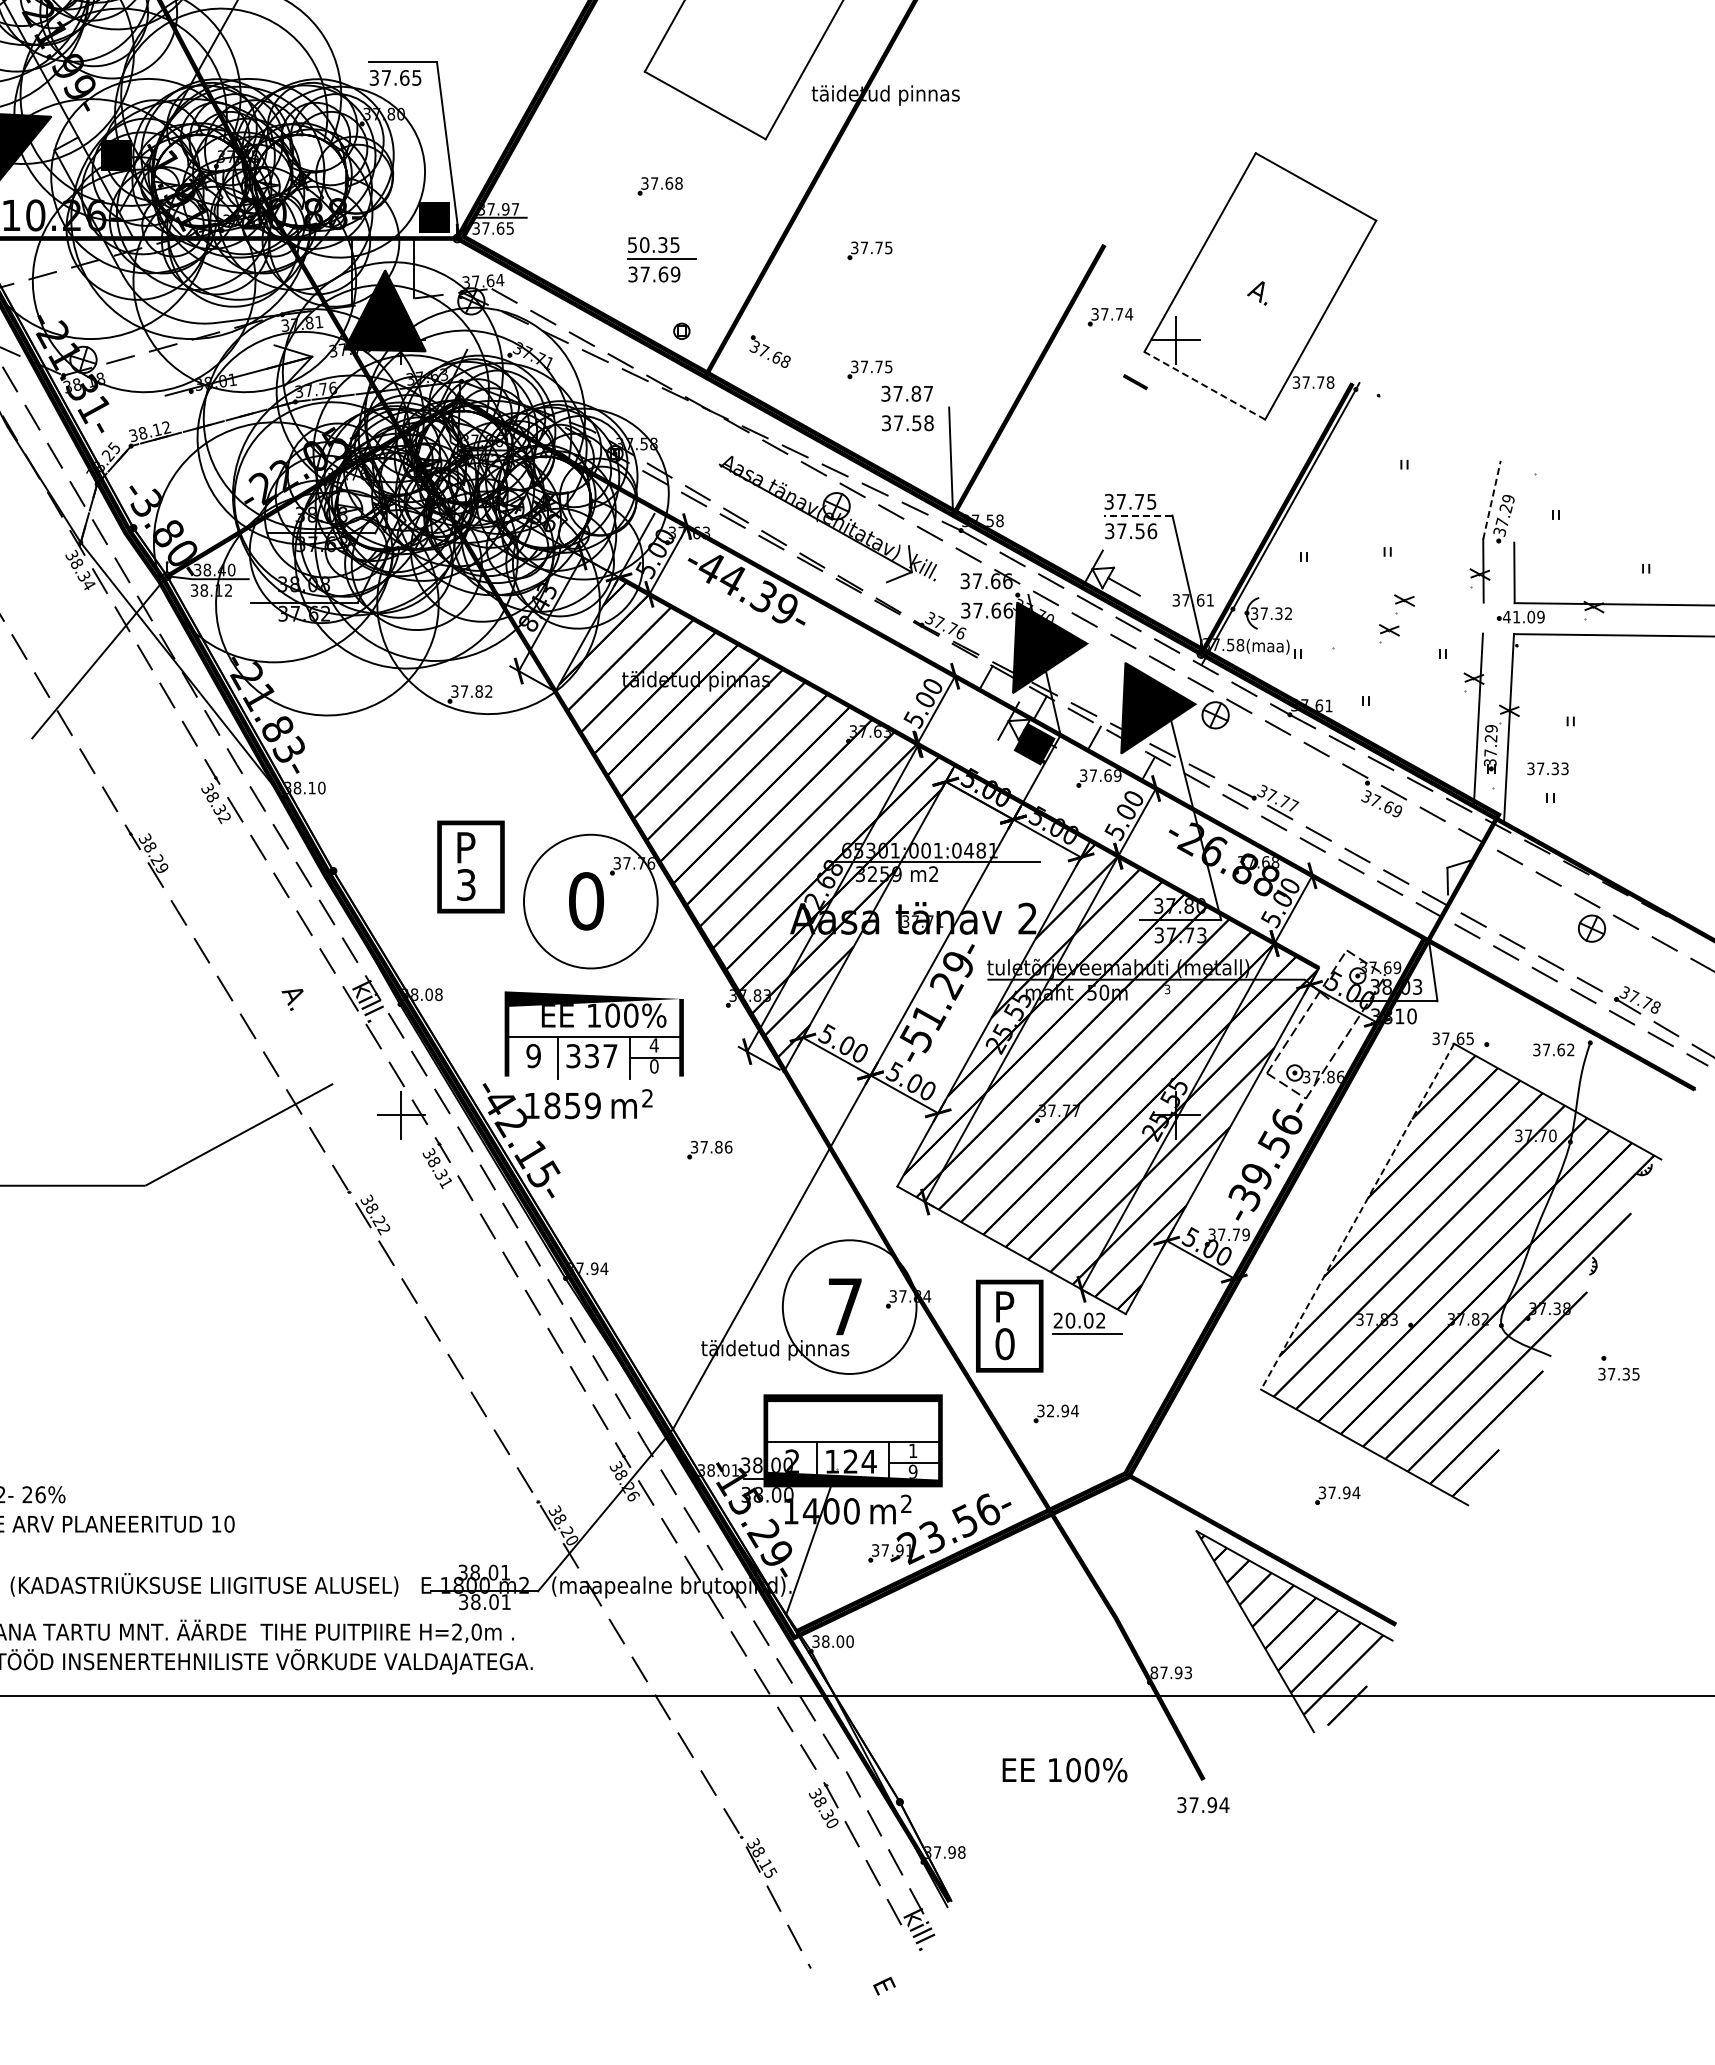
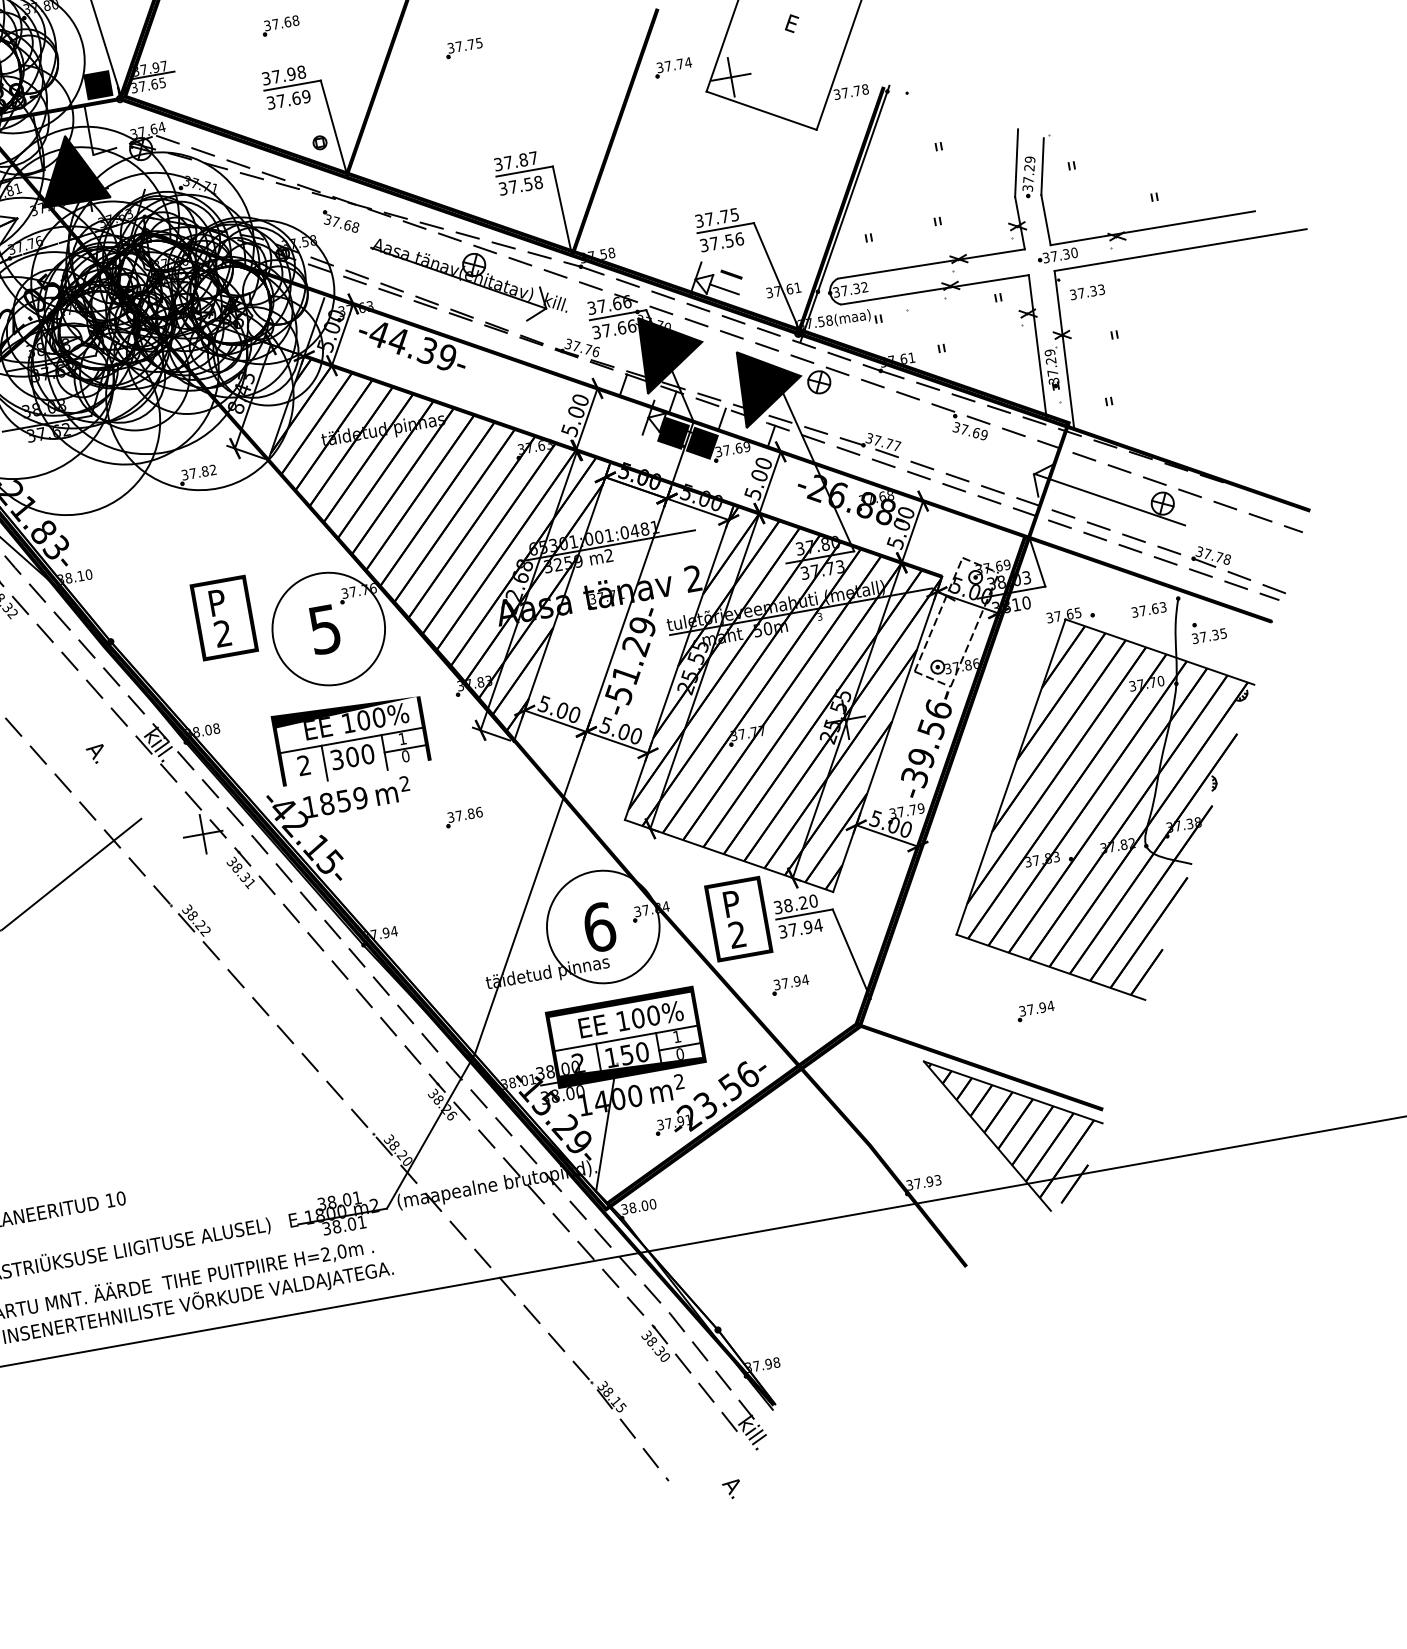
text: (653, 244) -> (283, 75), 50.35 -> 37.98
text: (1257, 292) -> (791, 25), A. -> E
line: (701, 318) -> (334, 129), added
part: (769, 351) -> (340, 221), moved
part: (869, 369) -> (481, 146), removed
text: (1135, 382) -> (731, 274), moved
line: (1204, 385) -> (761, 110), dashed -> solid
line: (915, 407) -> (524, 171), added
line: (1492, 499) -> (1016, 162), dashed -> solid
line: (1521, 509) -> (1042, 166), added
line: (1137, 515) -> (724, 228), dashed -> solid
line: (994, 594) -> (618, 314), added
line: (1371, 599) -> (931, 263), added
text: (1523, 616) -> (1059, 254), 41.09 -> 37.30
line: (1369, 630) -> (934, 289), added
fill: (1066, 762) -> (702, 443), added
text: (1547, 768) -> (1087, 292), moved
text: (466, 884) -> (223, 633), 3 -> 2
text: (586, 901) -> (325, 629), 0 -> 5
line: (1530, 912) -> (1109, 499), added
text: (653, 1045) -> (401, 739), 4 -> 1
text: (1570, 1050) -> (1162, 607), 37.62 -> 37.63
text: (533, 1056) -> (304, 765), 9 -> 2
text: (600, 1056) -> (359, 756), 337 -> 300
line: (1357, 1217) -> (1011, 777), dashed -> solid
text: (845, 1306) -> (599, 927), 7 -> 6
text: (1079, 1320) -> (795, 904), 20.02 -> 38.20
text: (1004, 1344) -> (737, 935), 0 -> 2
part: (1618, 1368) -> (1208, 631), moved
line: (1134, 1390) -> (851, 954), added
text: (1050, 1410) -> (785, 983), 32.94 -> 37.94
text: (859, 1461) -> (634, 1053), 124 -> 150
text: (912, 1471) -> (679, 1054), 9 -> 0
text: (1154, 1672) -> (909, 1184), 87.93 -> 37.93
text: (1064, 1770) -> (630, 1019), moved
text: (1203, 1805) -> (801, 928), moved
text: (883, 1989) -> (732, 1487), E -> A.

